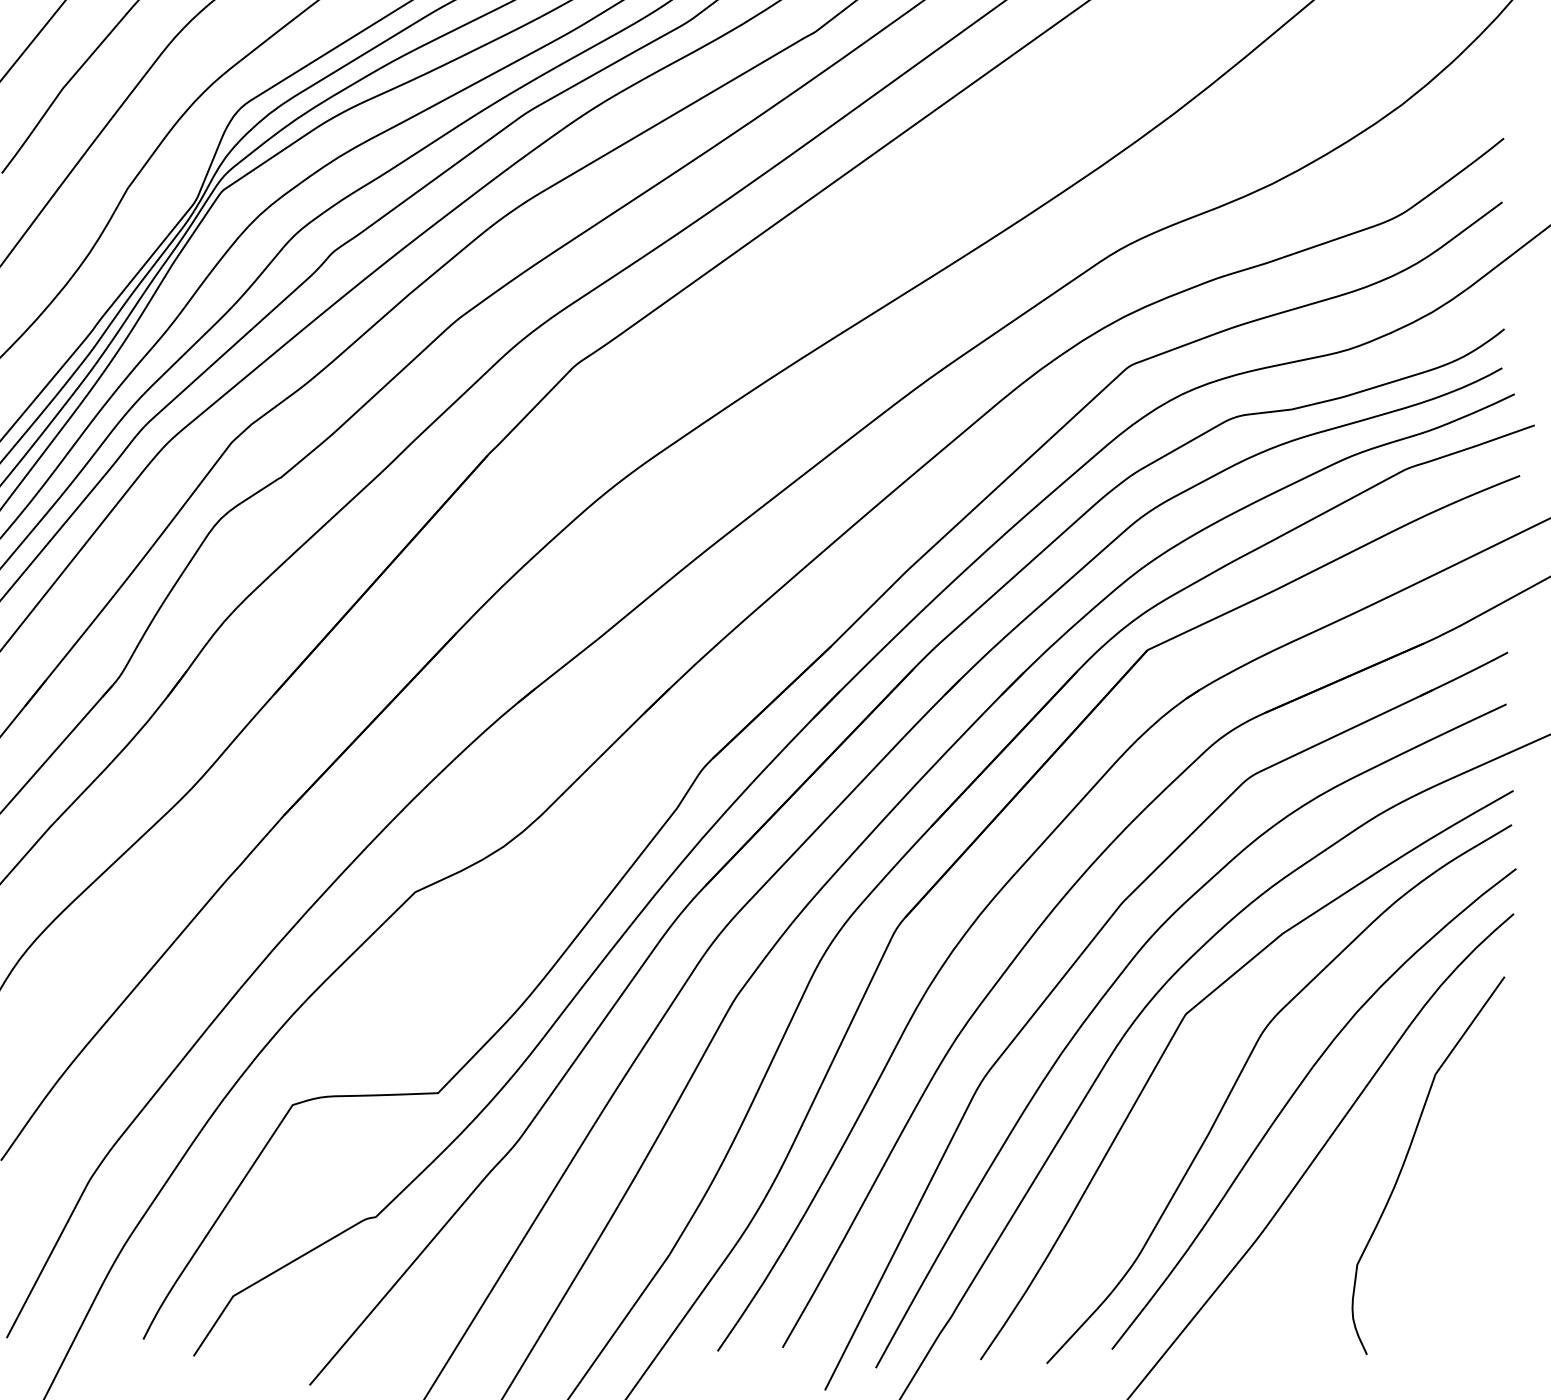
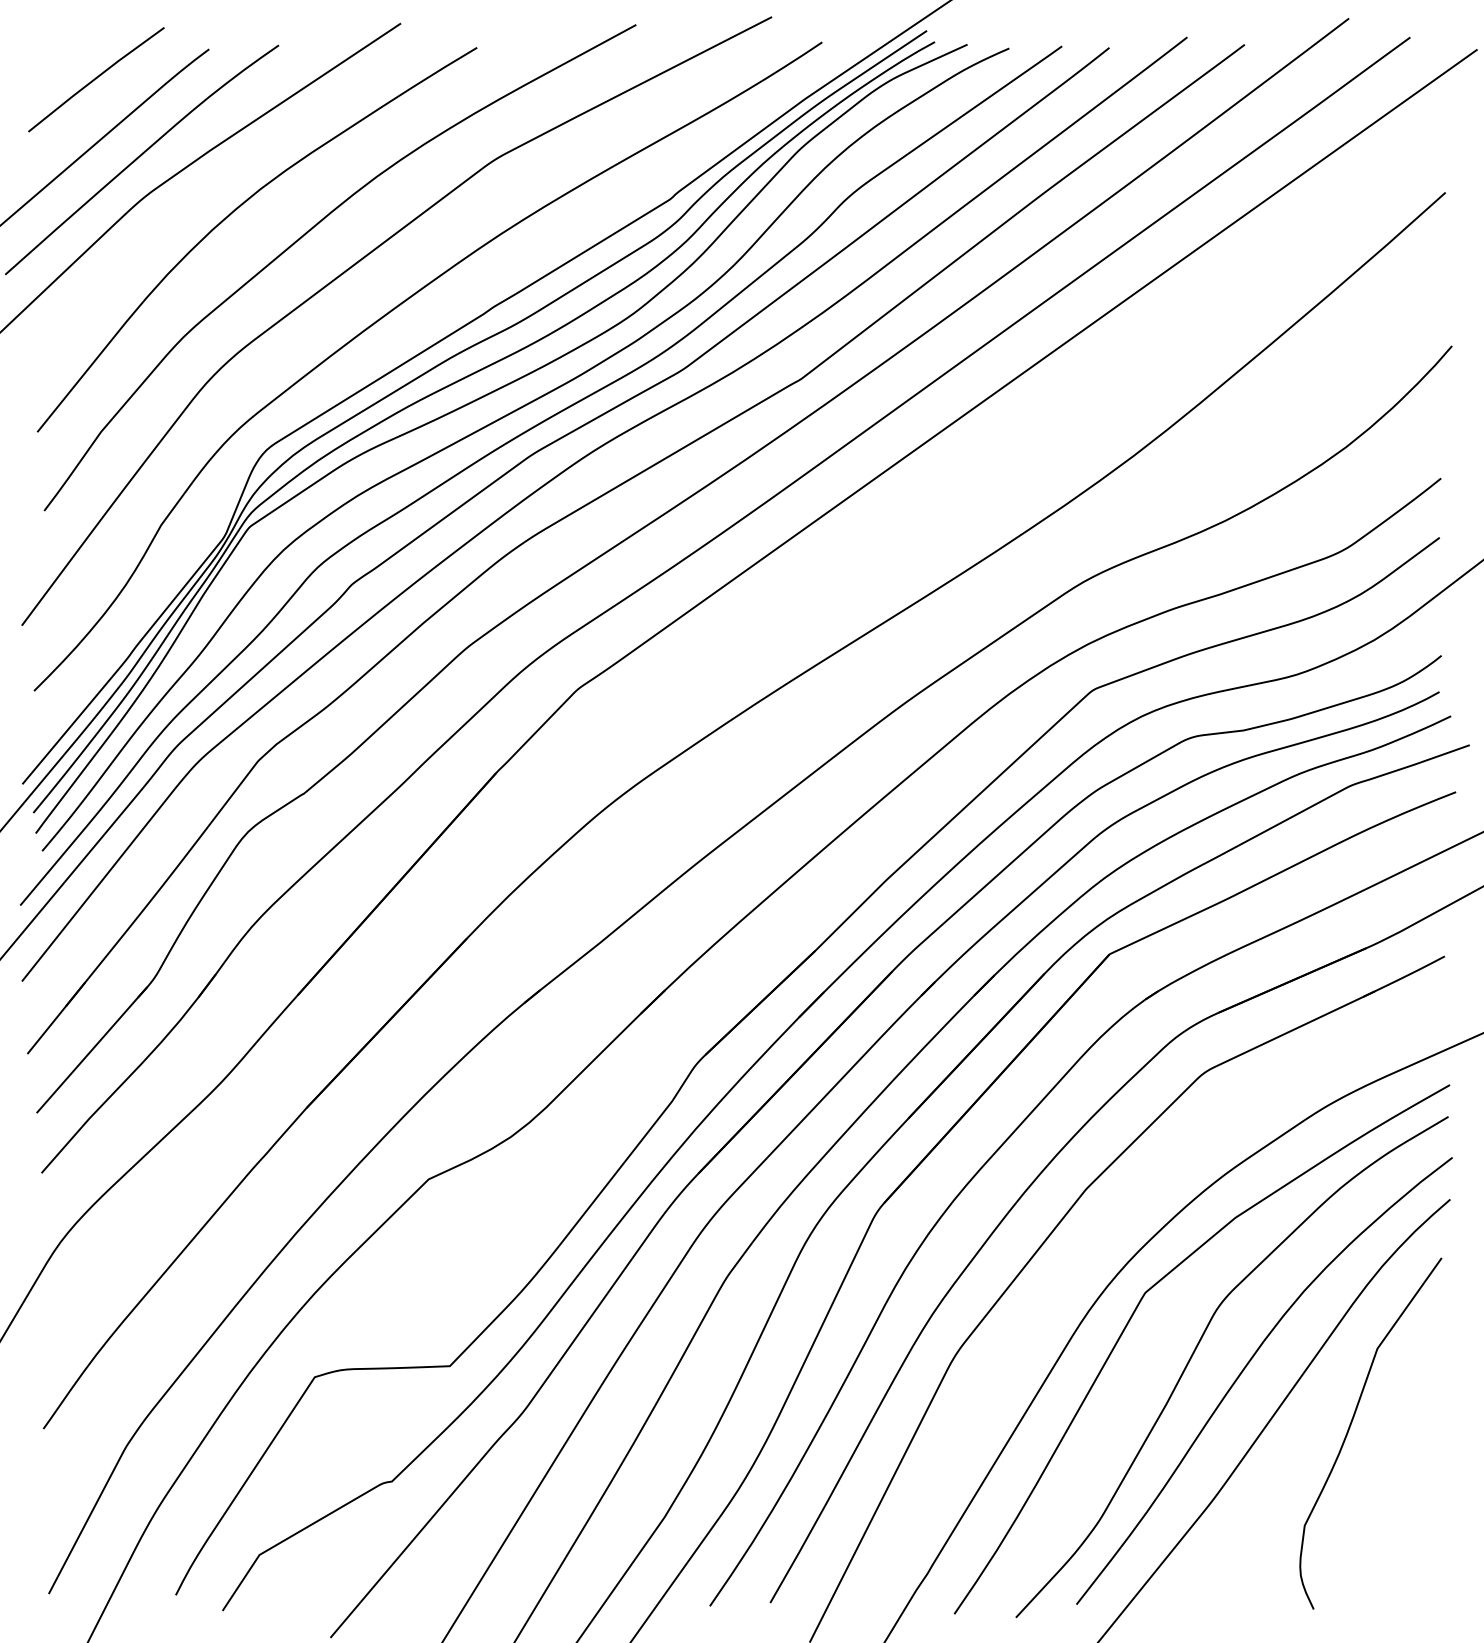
curve: (1118, 979) -> (1082, 1260), removed

